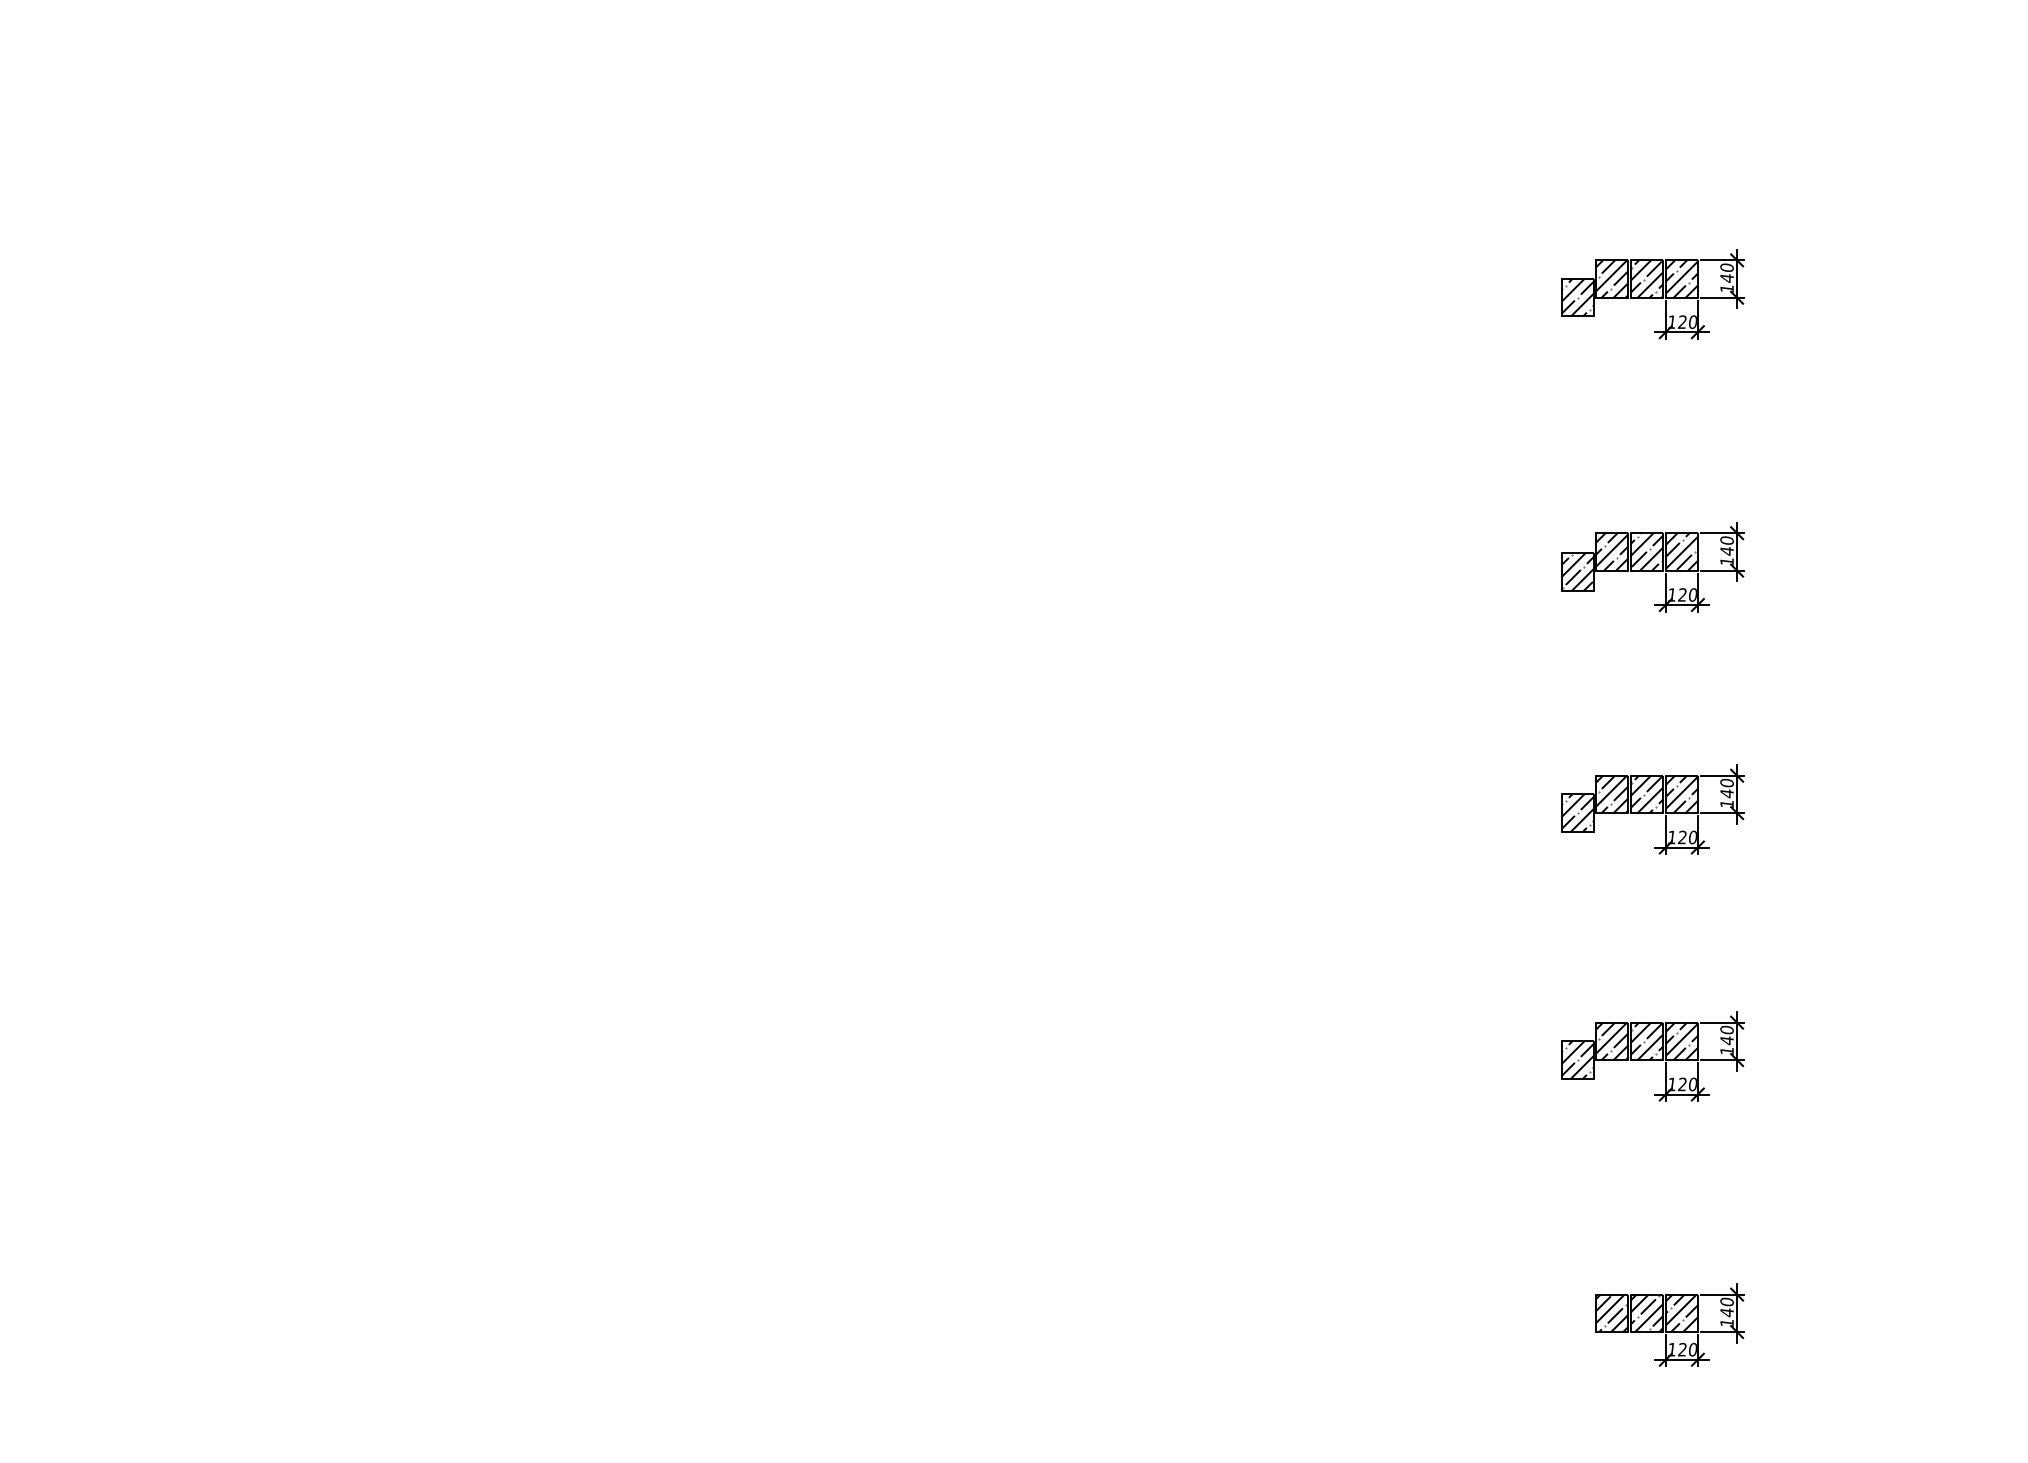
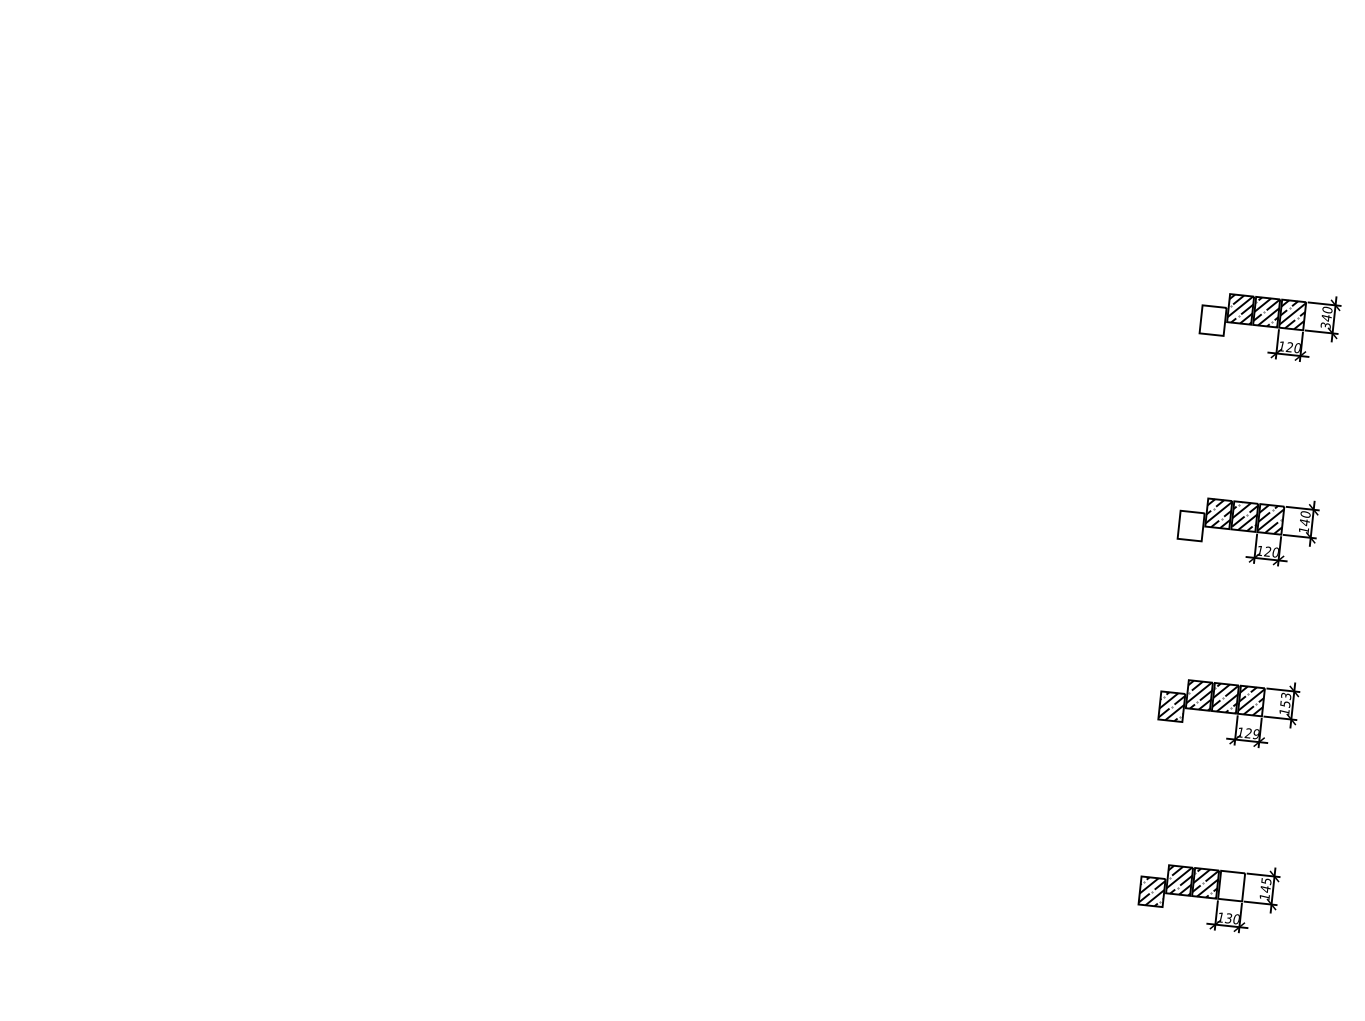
text: (1726, 288) -> (1325, 325), 140 -> 340
hatch: (1577, 297) -> (1213, 320), removed
hatch: (1577, 571) -> (1191, 525), removed
text: (1726, 788) -> (1285, 700), 140 -> 153
text: (1692, 837) -> (1255, 734), 120 -> 129
text: (1726, 1029) -> (1266, 880), 140 -> 145
hatch: (1681, 1041) -> (1231, 886), removed
text: (1682, 1084) -> (1228, 918), 120 -> 130

